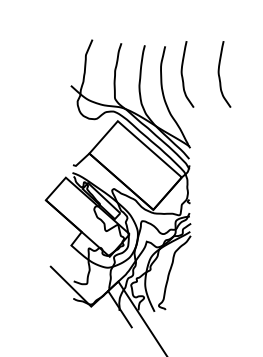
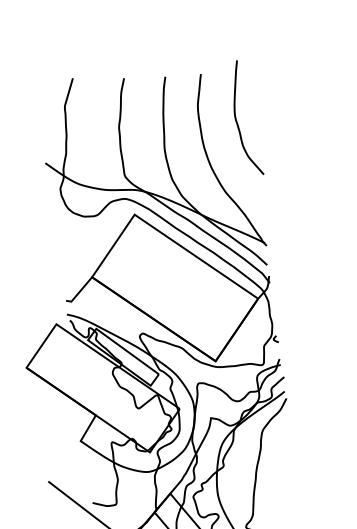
curve: (220, 76) -> (303, 114), removed

